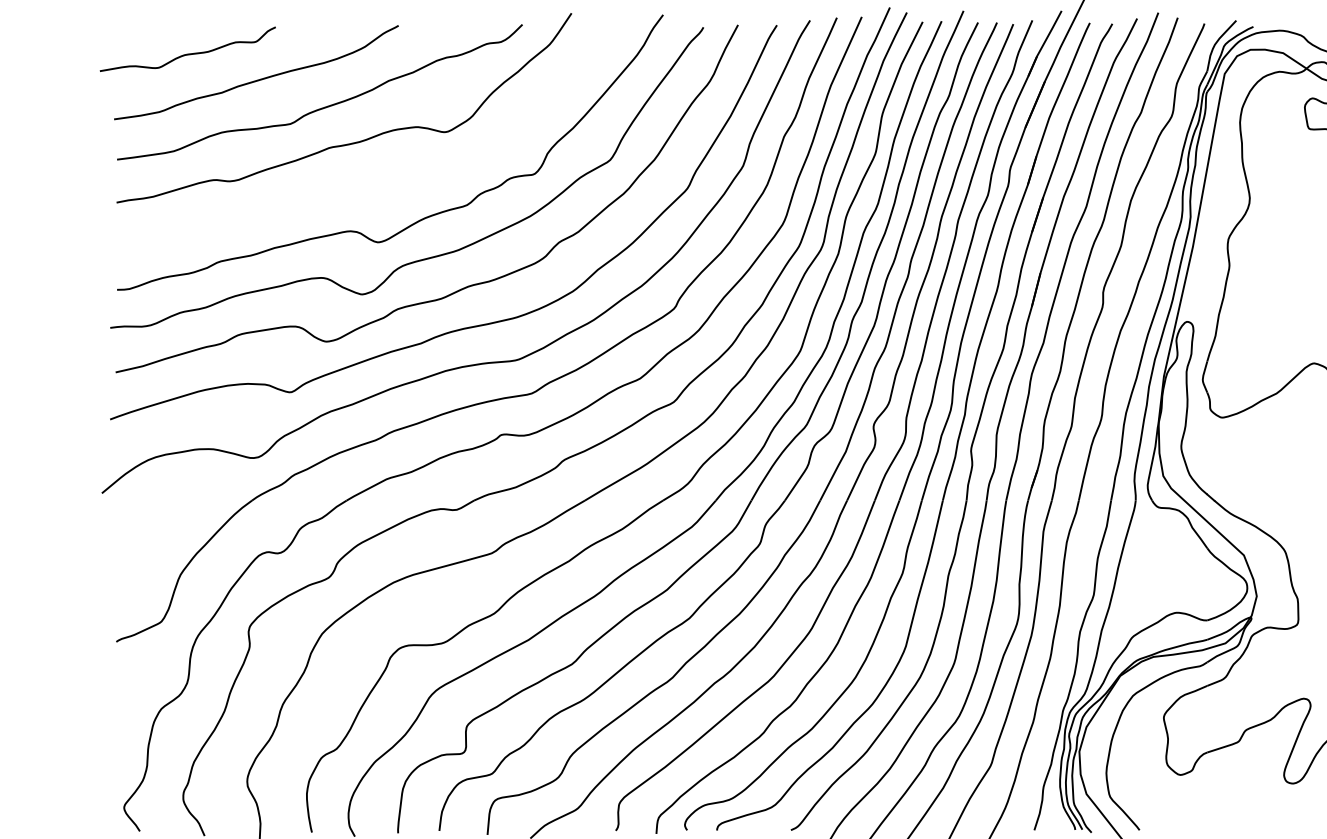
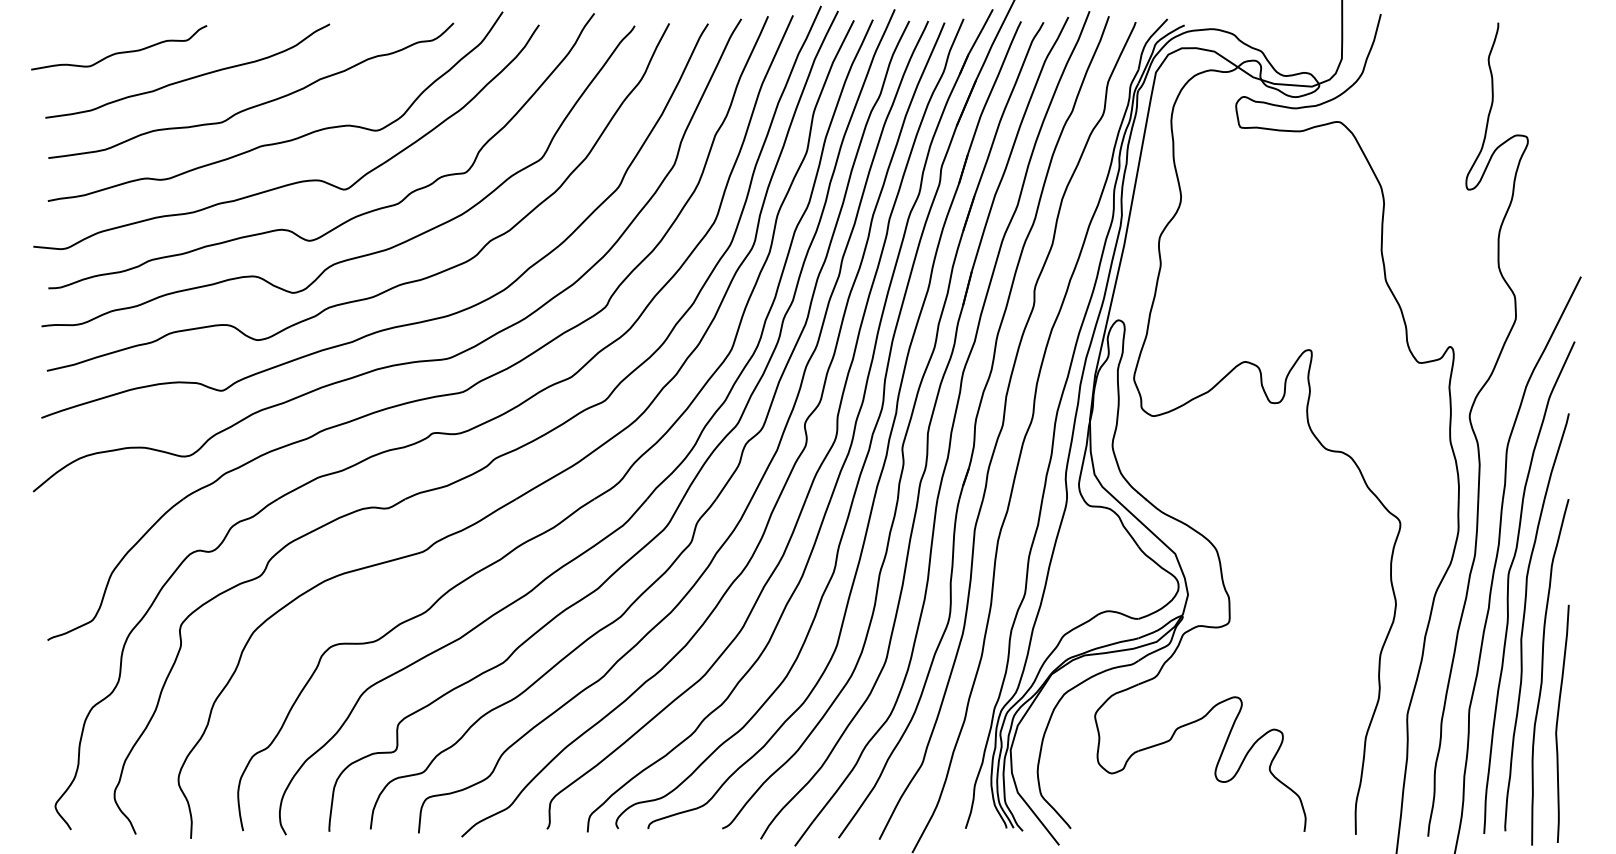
curve: (365, 183) -> (296, 181), added

